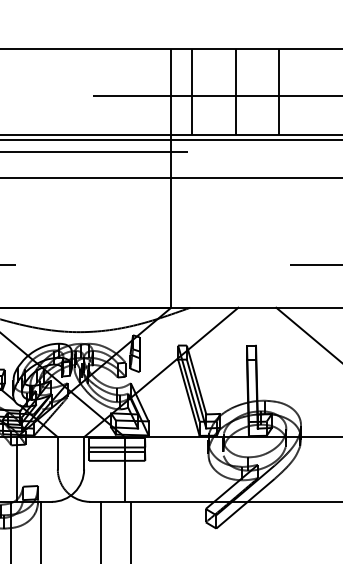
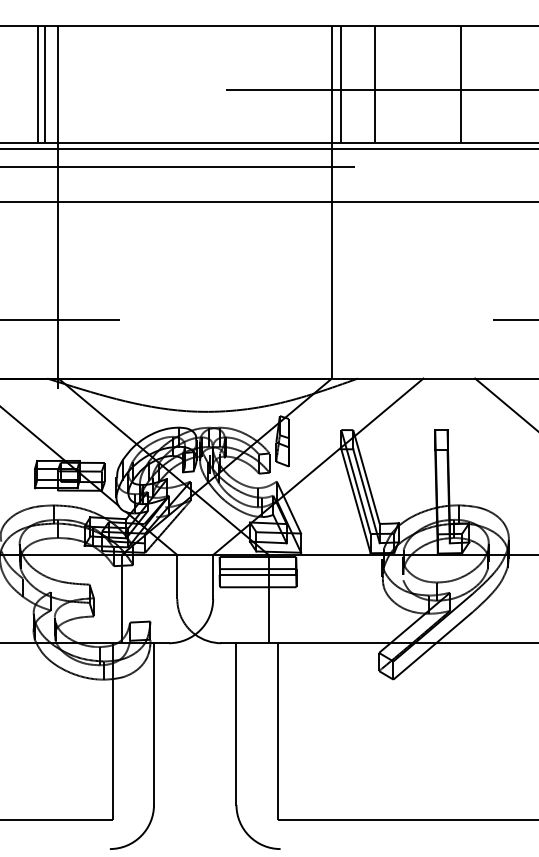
line: (192, 92) -> (341, 84), moved
line: (235, 92) -> (374, 84), moved
line: (278, 92) -> (460, 84), moved

